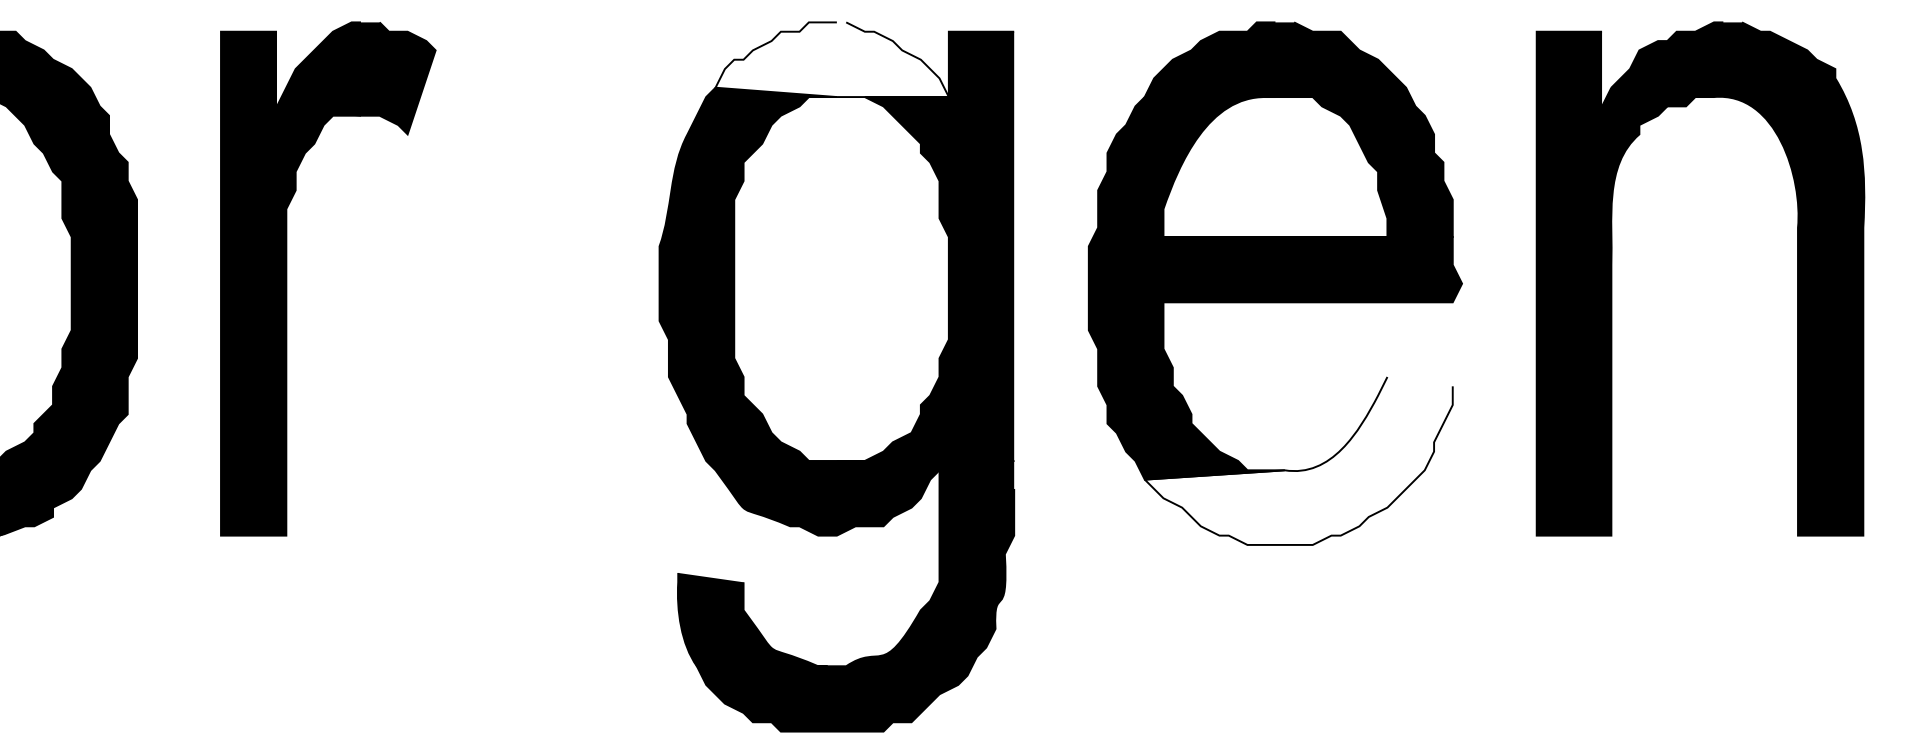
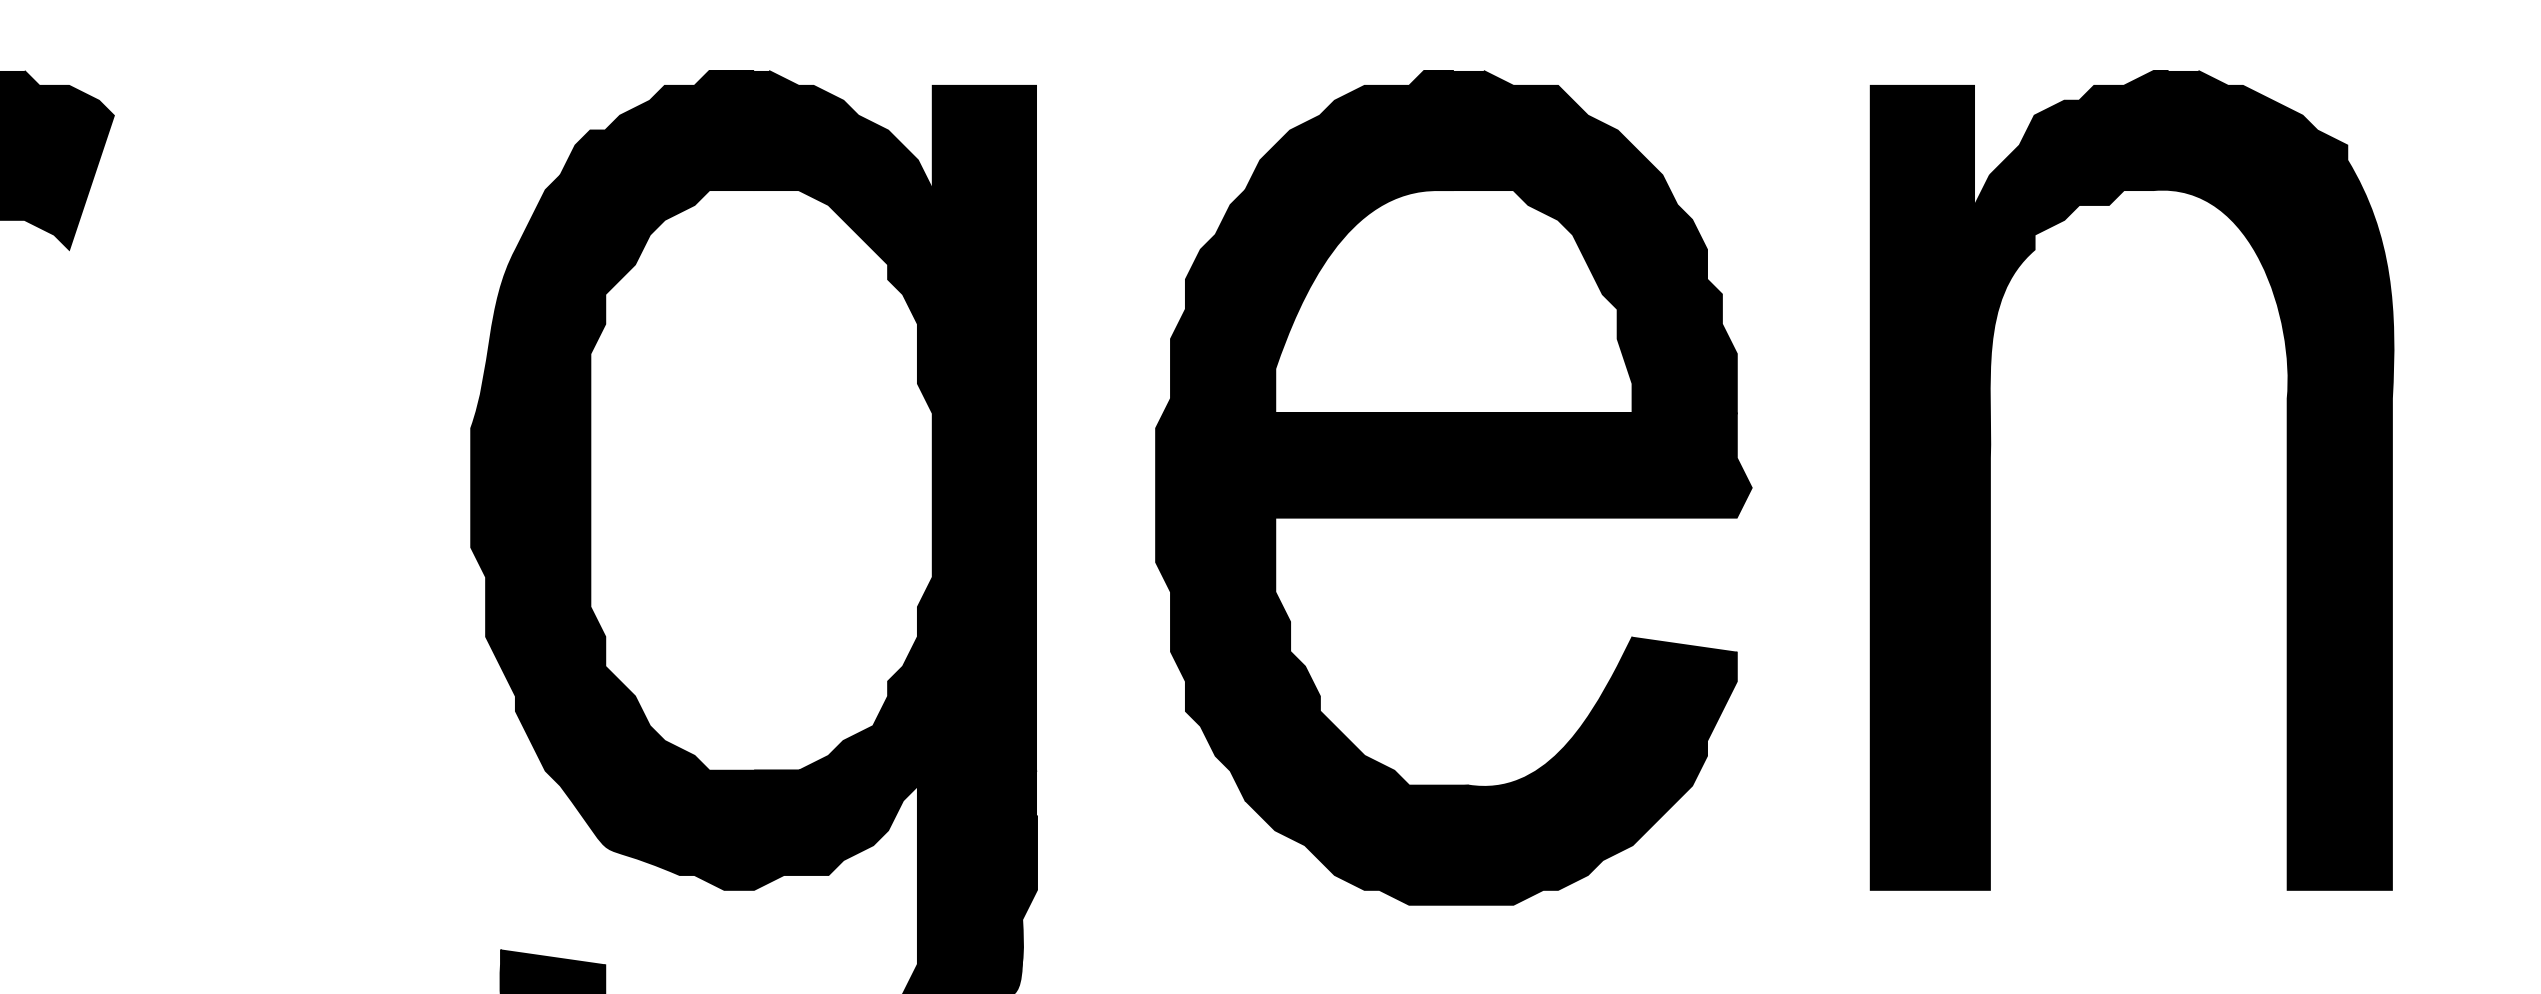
fill: (831, 59) -> (745, 130), added
fill: (1298, 460) -> (1490, 769), added

